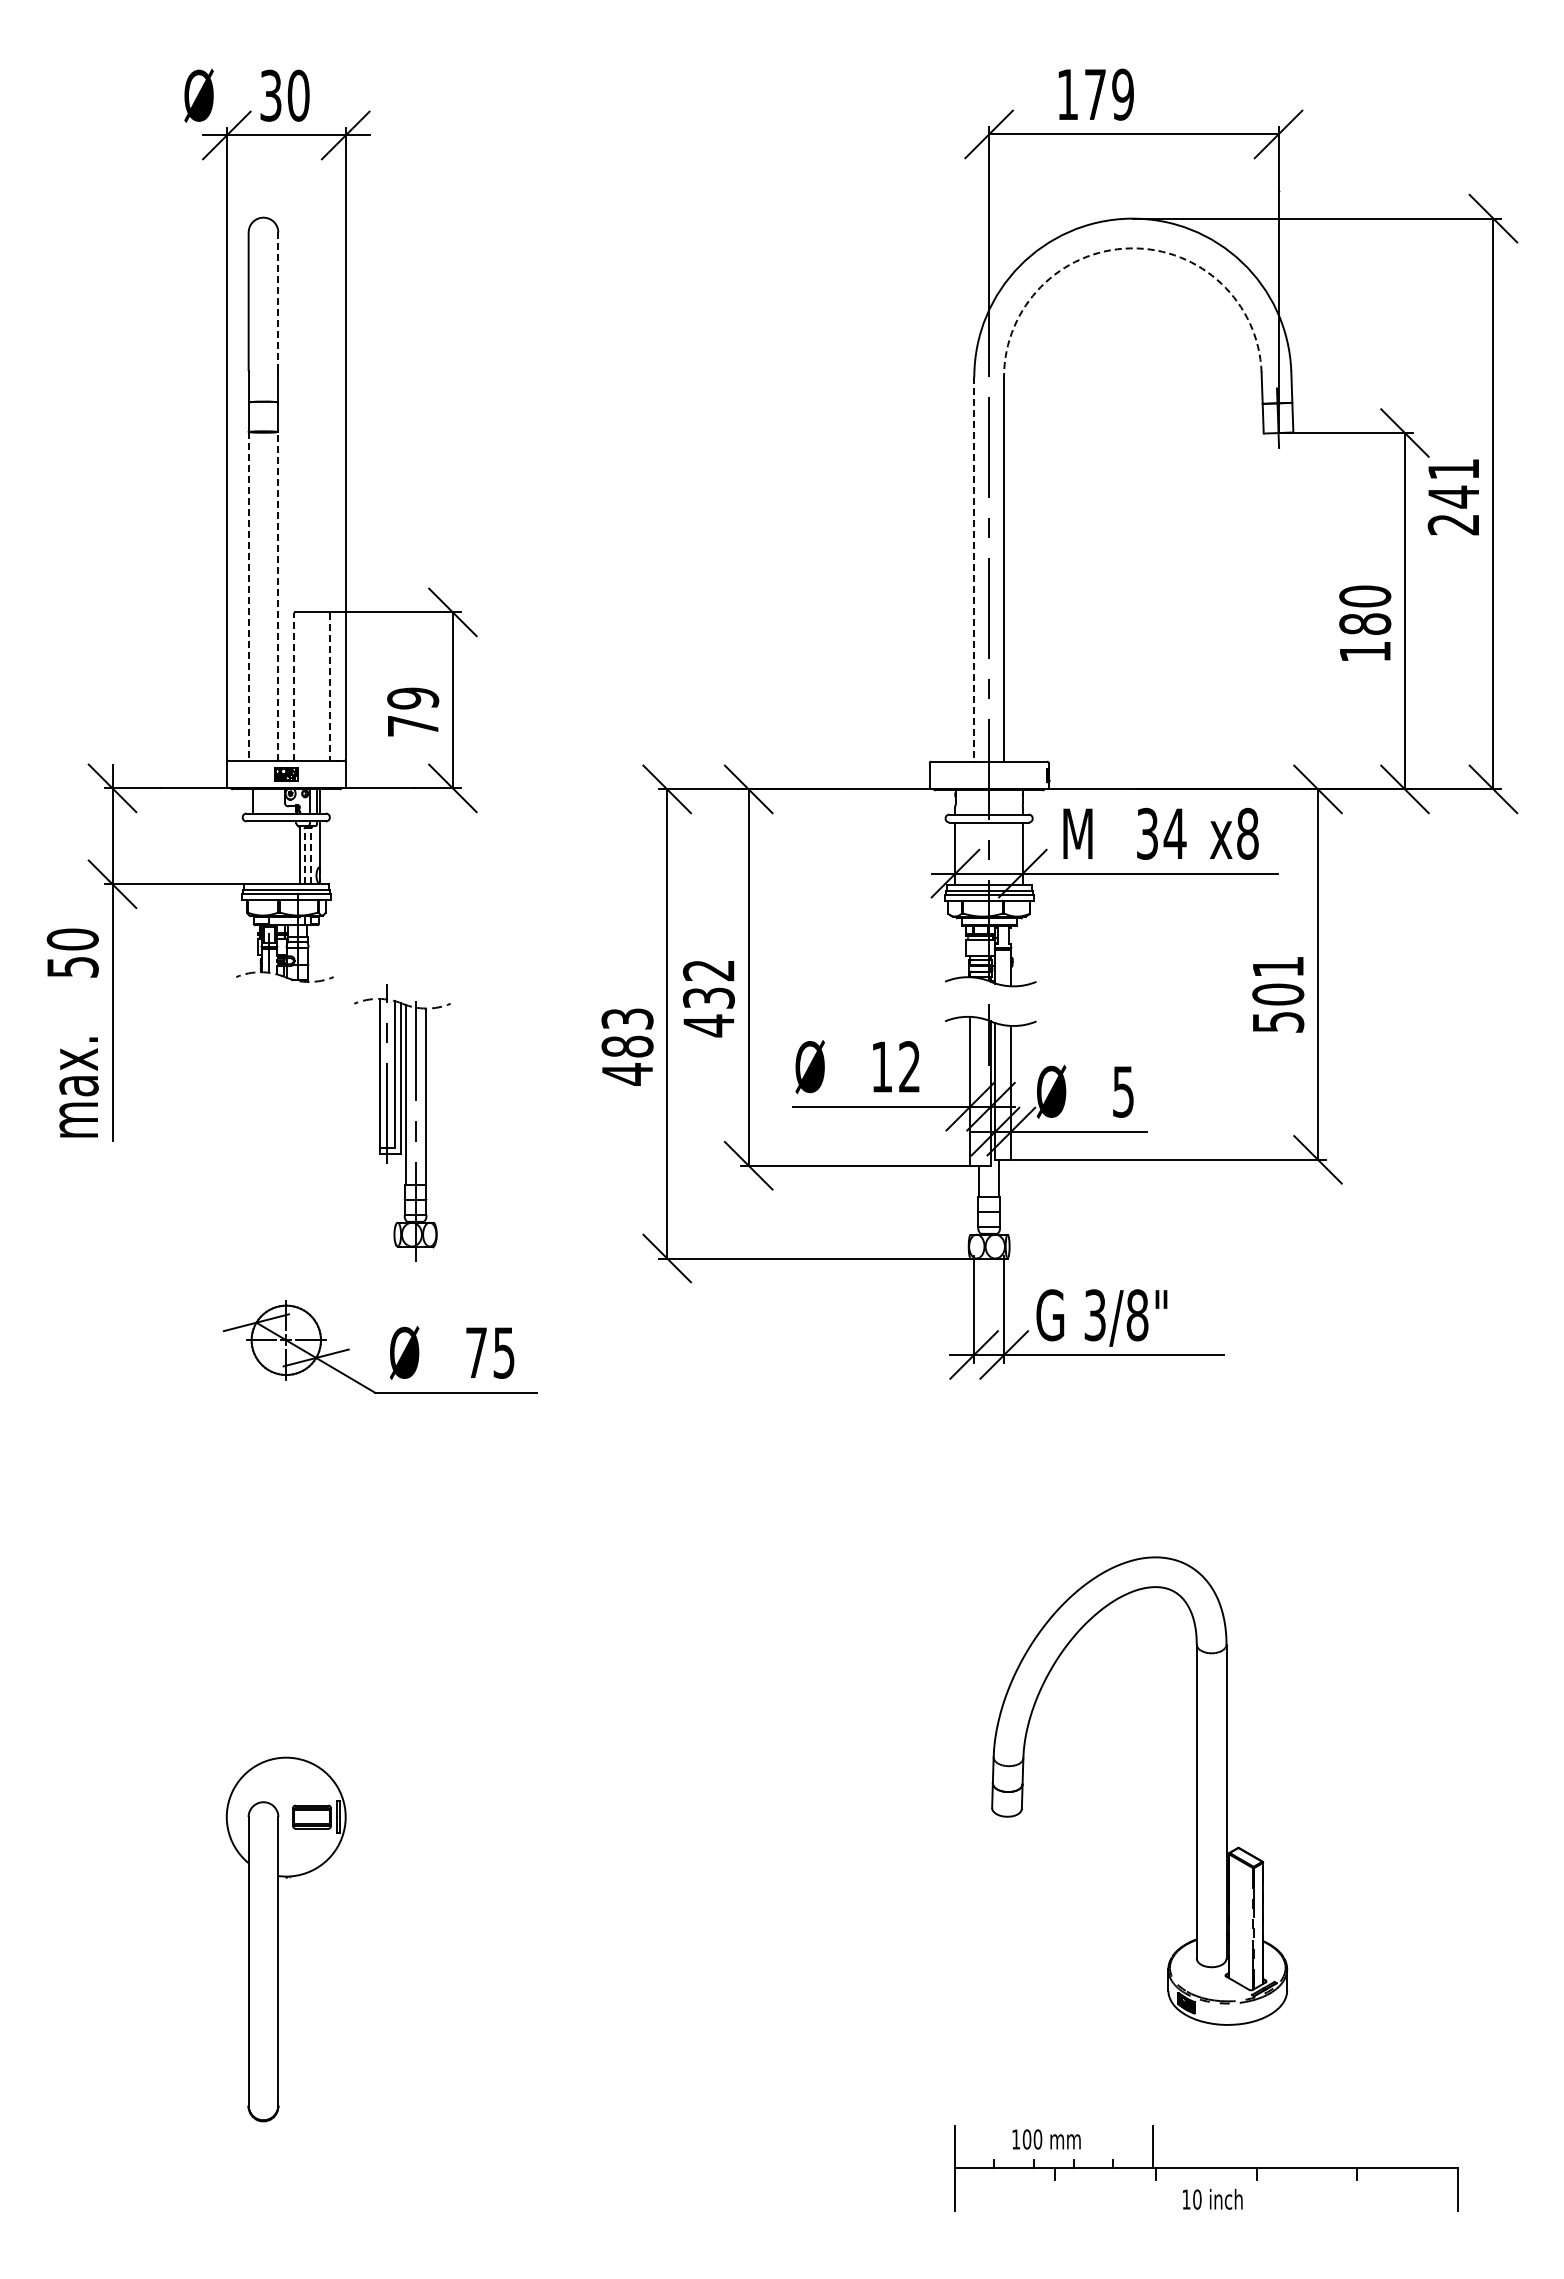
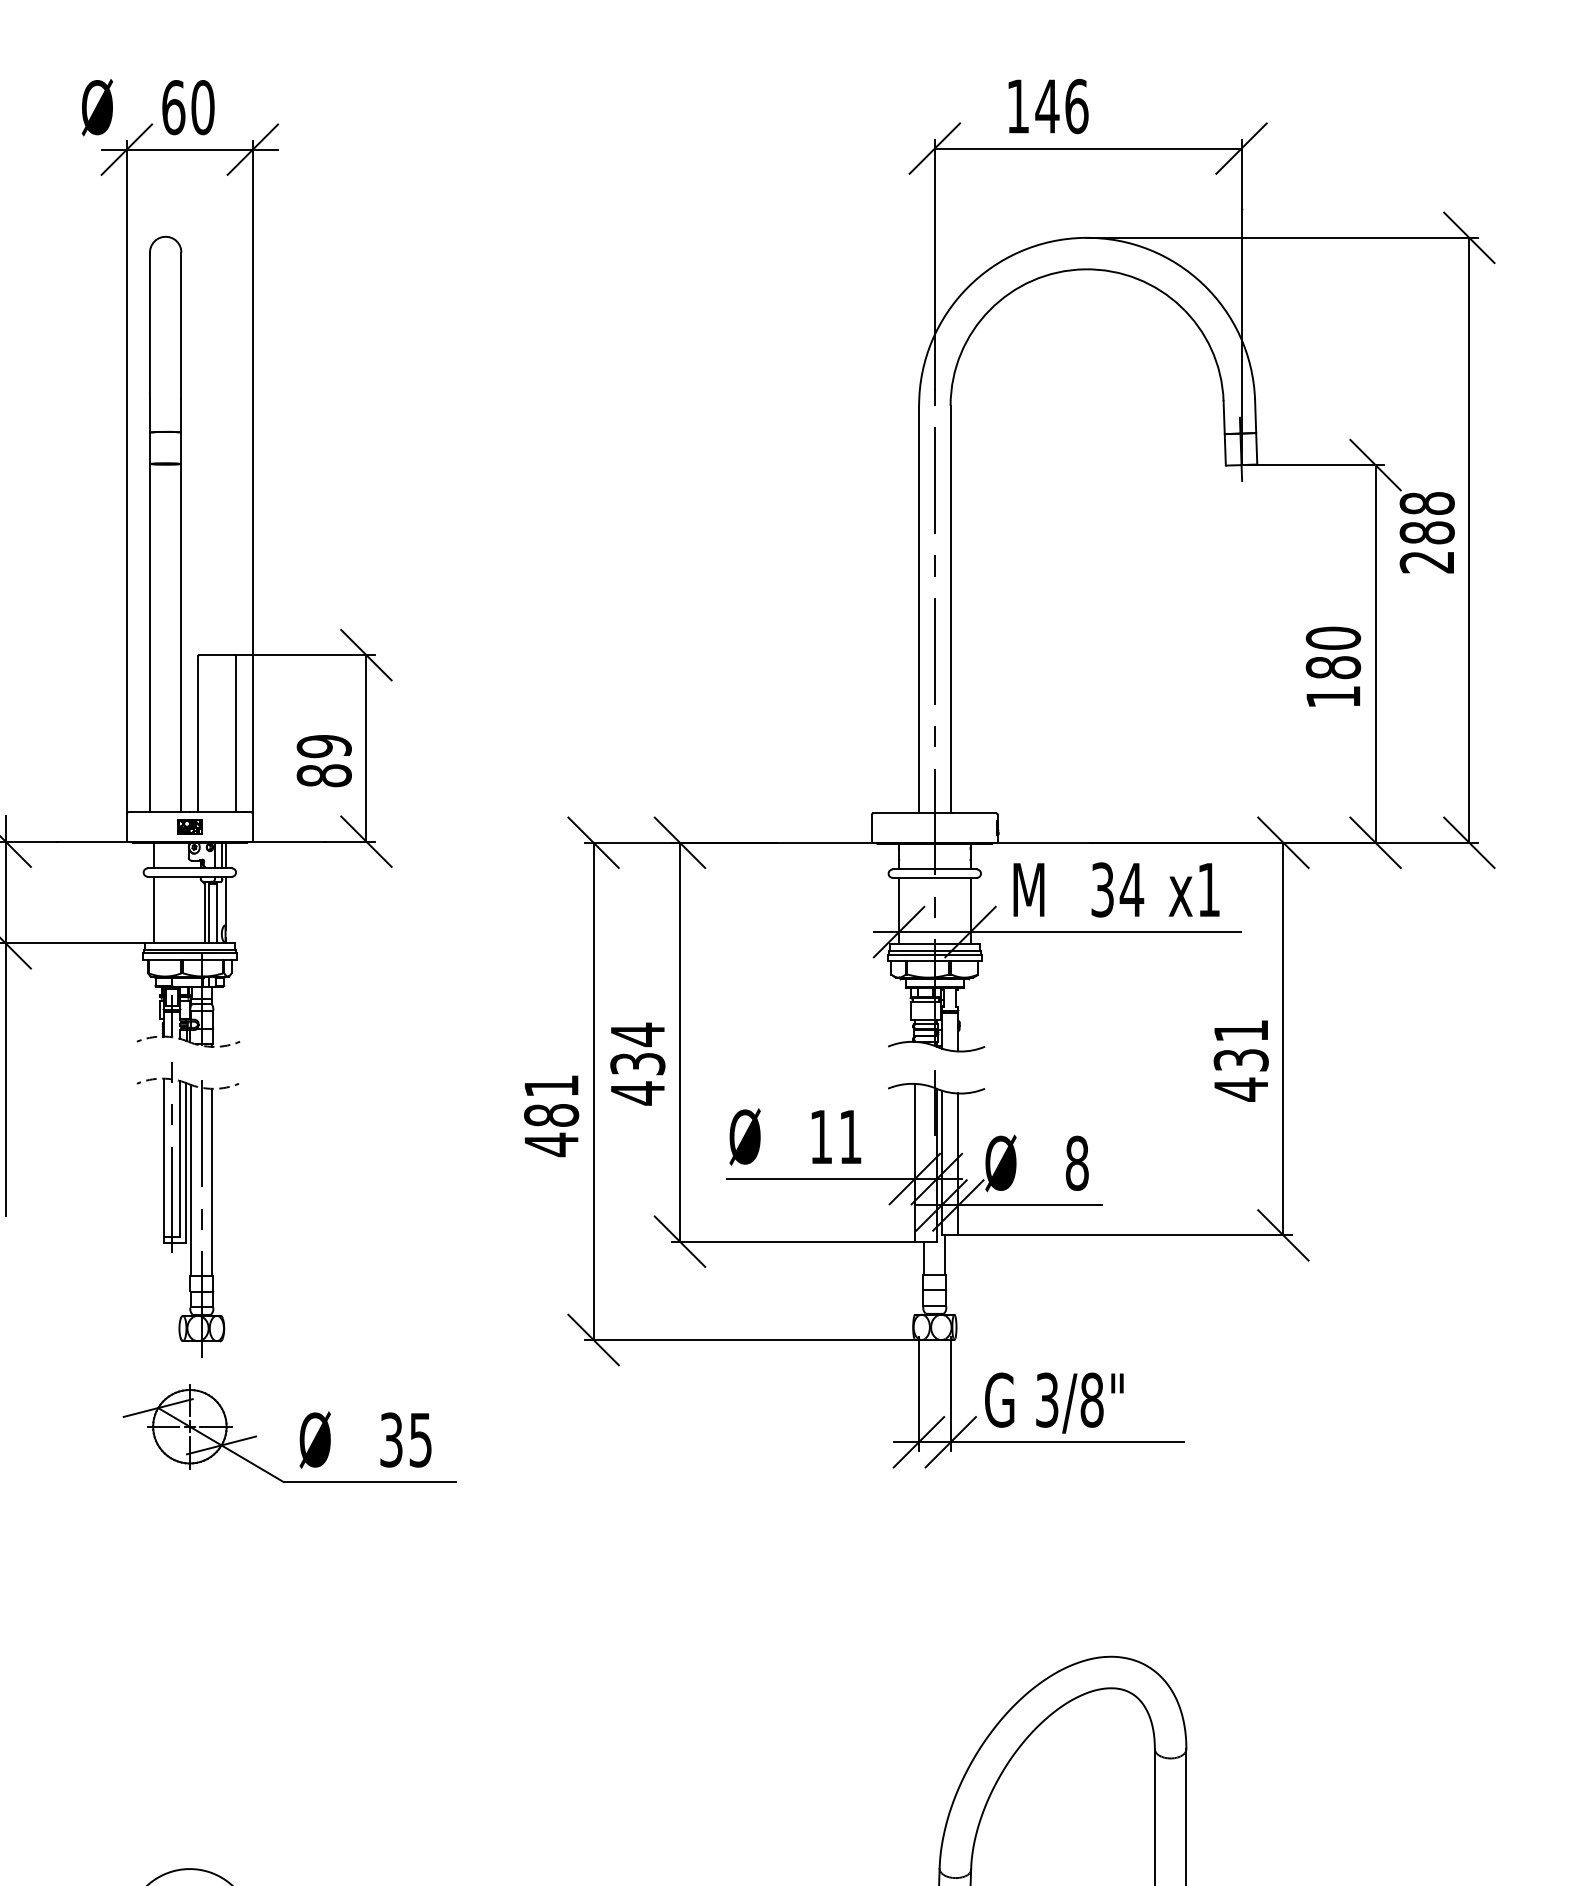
text: (1108, 94) -> (1061, 106), 179 -> 146
text: (271, 95) -> (174, 107), 30 -> 60
arc: (1130, 248) -> (1084, 269), dashed -> solid
line: (278, 301) -> (181, 325), dashed -> solid
text: (1453, 483) -> (1426, 518), 241 -> 288
line: (974, 569) -> (919, 609), dashed -> solid
line: (278, 595) -> (181, 637), dashed -> solid
line: (248, 596) -> (149, 638), dashed -> solid
line: (294, 687) -> (198, 734), dashed -> solid
line: (329, 687) -> (235, 734), dashed -> solid
text: (413, 725) -> (324, 775), 79 -> 89
text: (1247, 833) -> (1208, 889), x8 -> x1
line: (252, 852) -> (154, 909), added
line: (304, 855) -> (209, 912), dashed -> solid
line: (311, 855) -> (216, 912), dashed -> solid
text: (708, 970) -> (637, 1034), 432 -> 434
text: (1278, 1008) -> (1241, 1075), 501 -> 431
text: (627, 1018) -> (551, 1085), 483 -> 481
text: (909, 1066) -> (850, 1136), 12 -> 11
text: (1123, 1091) -> (1077, 1162), 5 -> 8
part: (402, 1122) -> (187, 1209), moved
text: (476, 1352) -> (391, 1439), 75 -> 35

